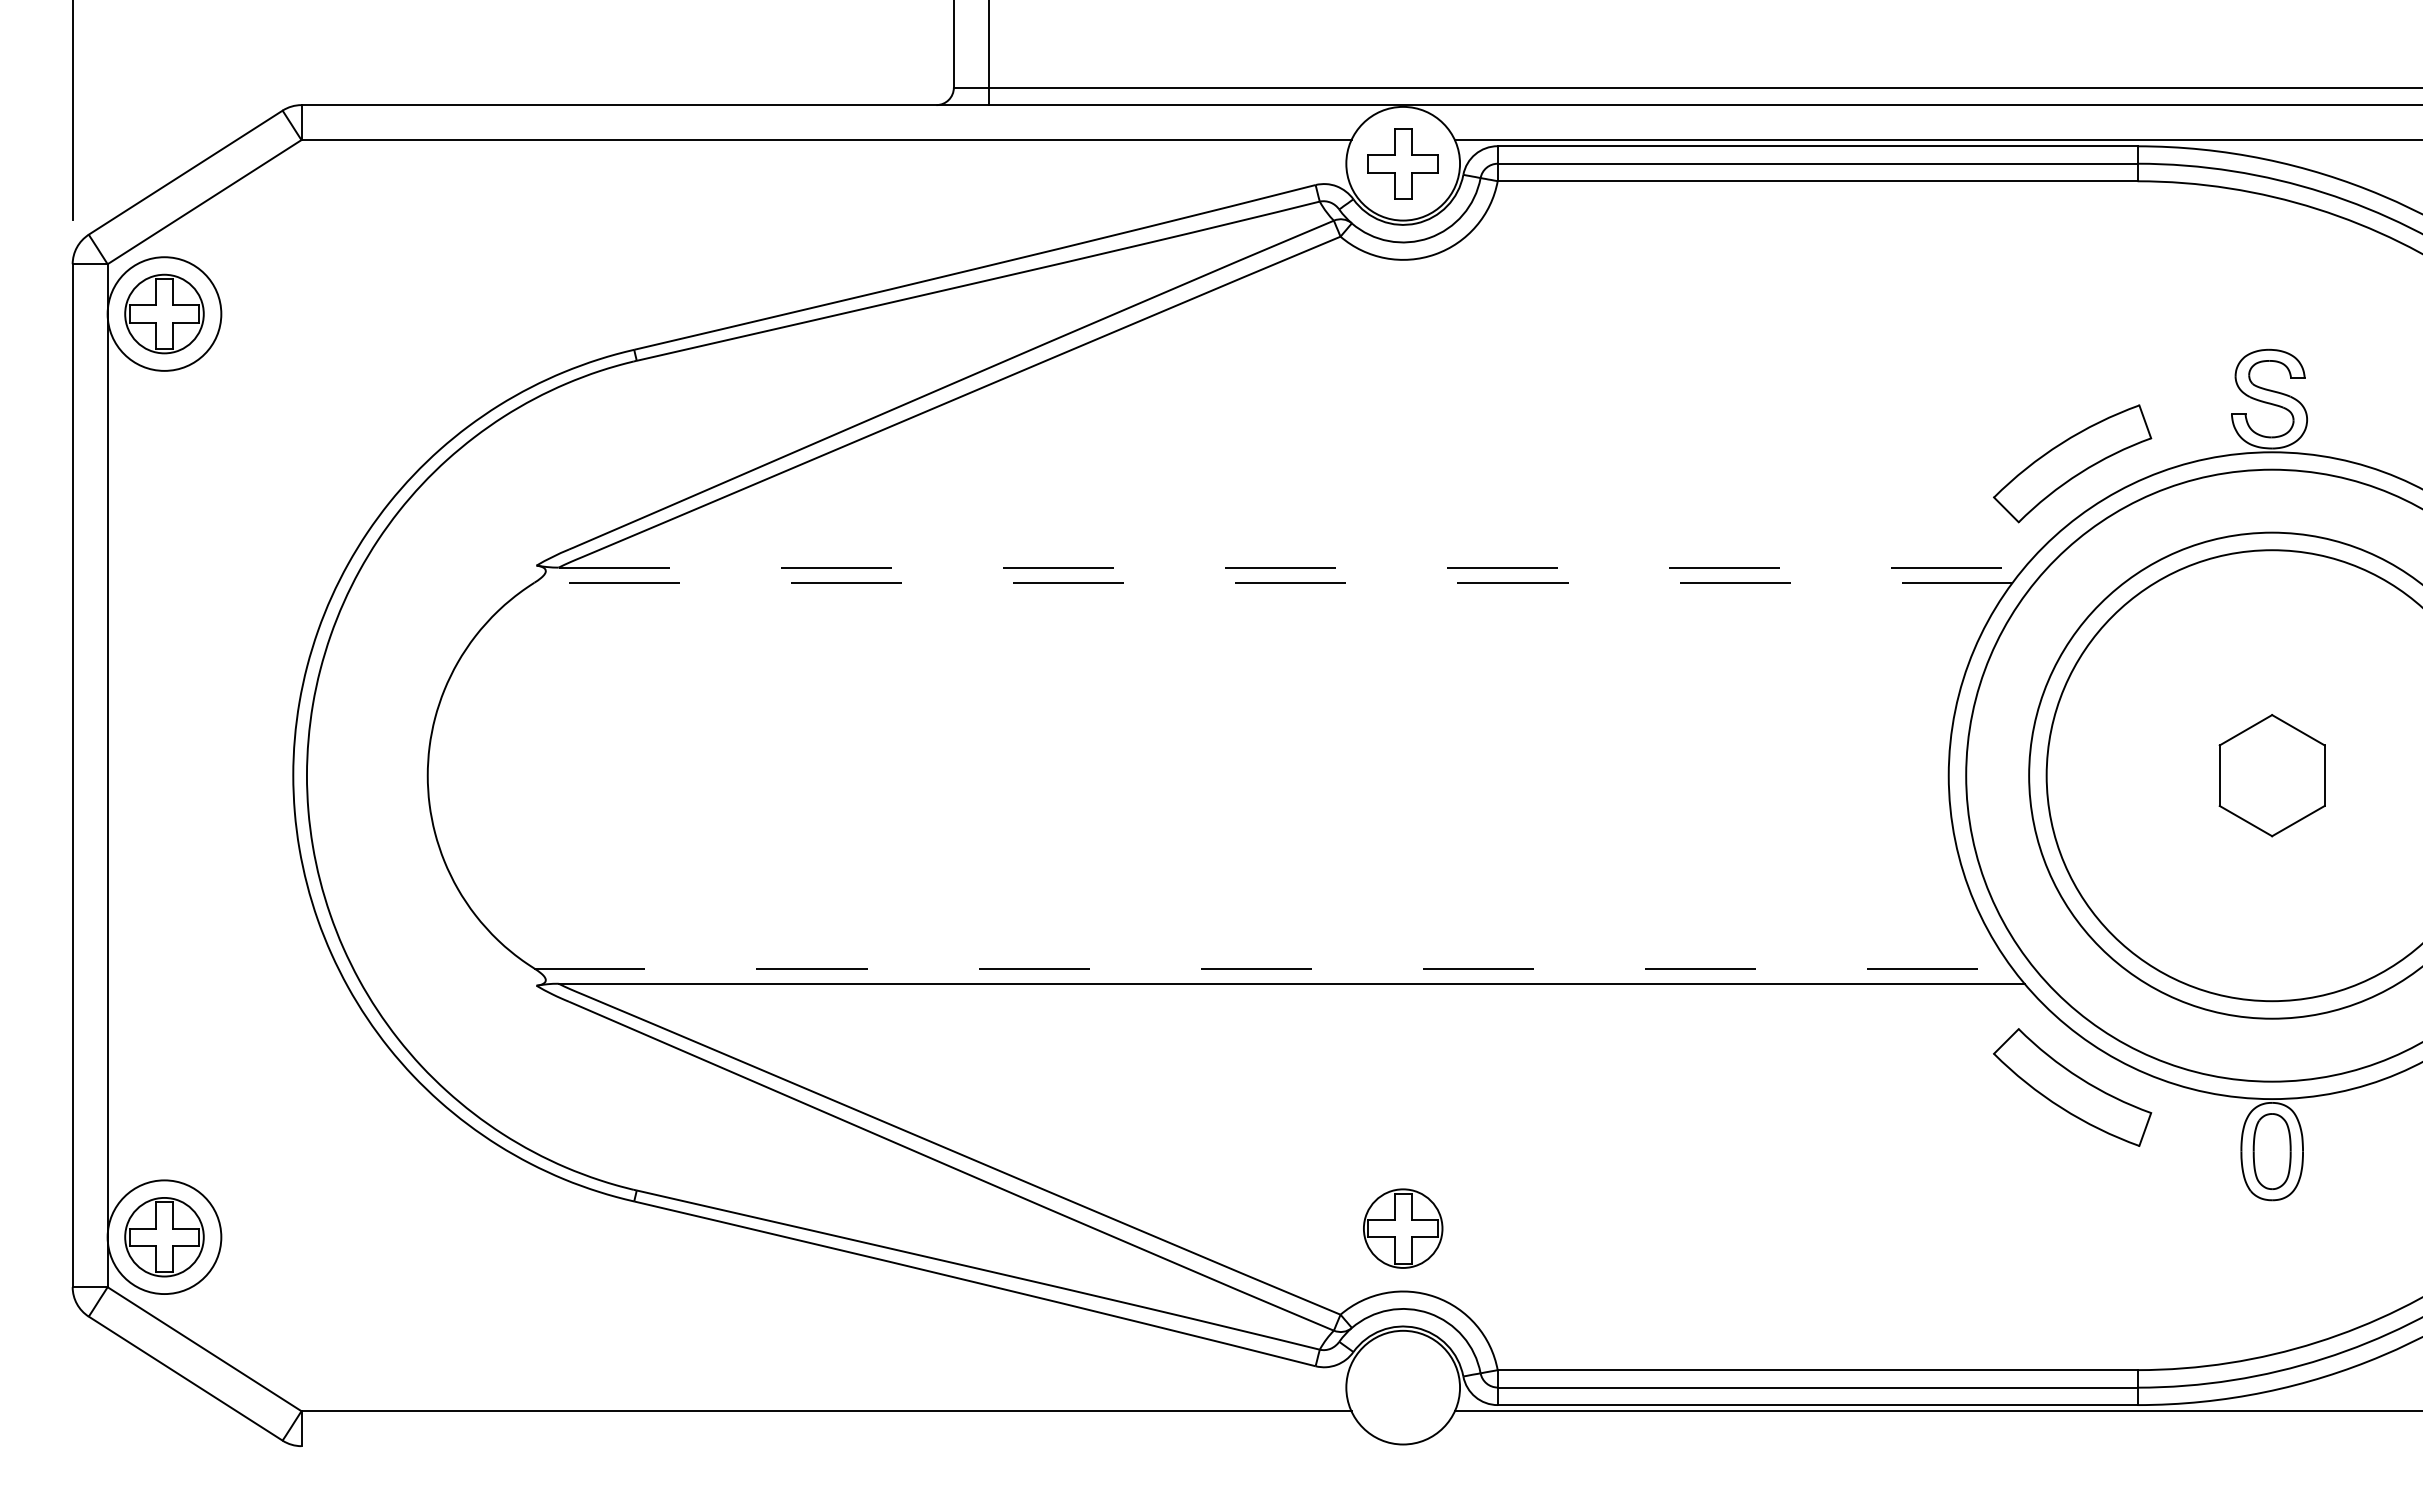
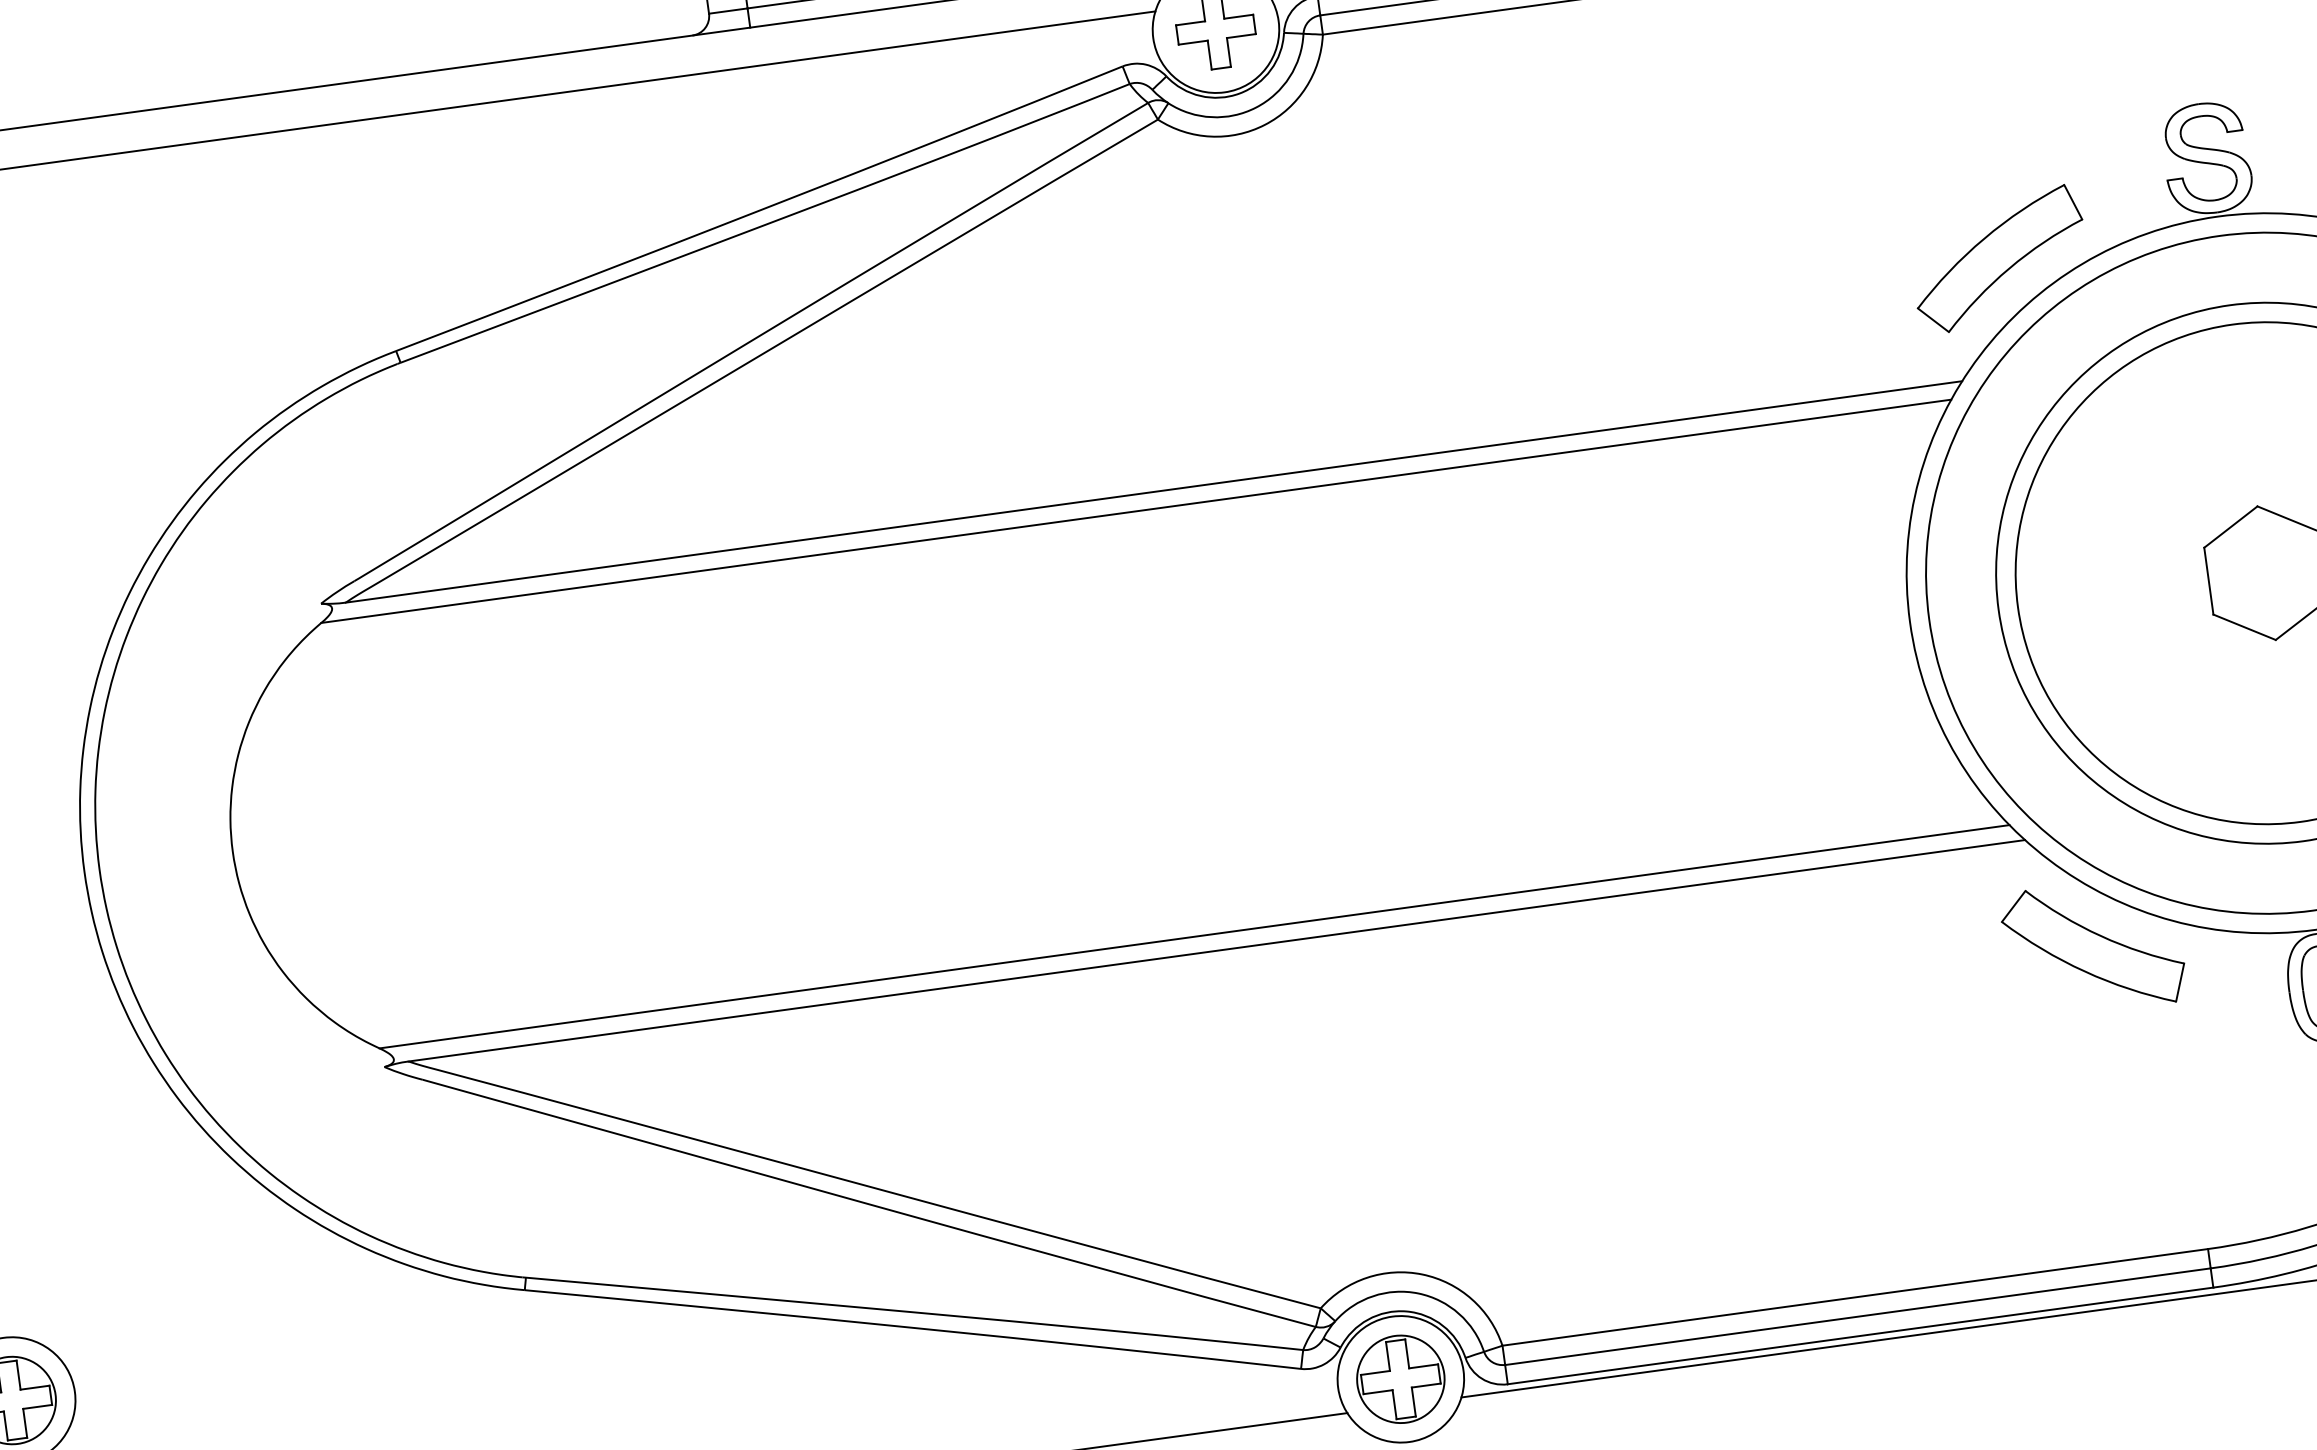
line: (1291, 567) -> (1153, 491), dashed -> solid
line: (1273, 582) -> (1136, 511), dashed -> solid
line: (1274, 968) -> (1195, 936), dashed -> solid
part: (1403, 1228) -> (1401, 1379), moved

